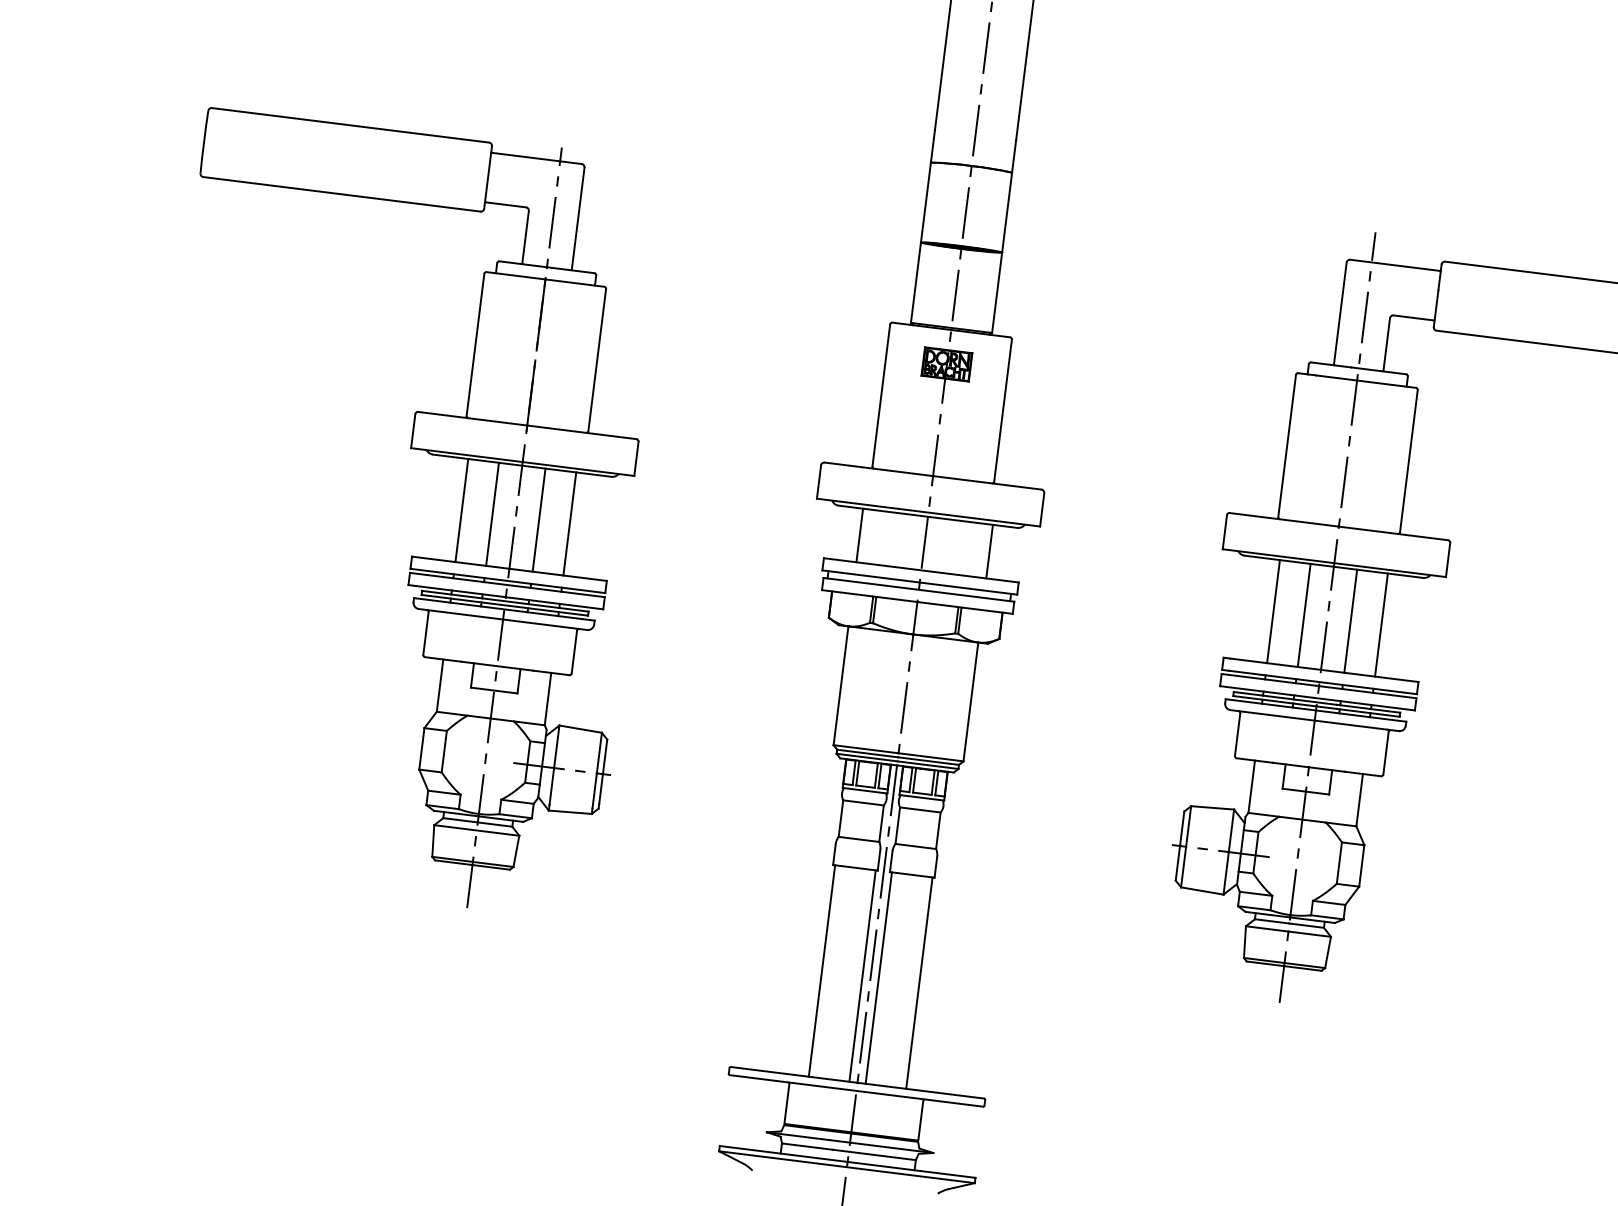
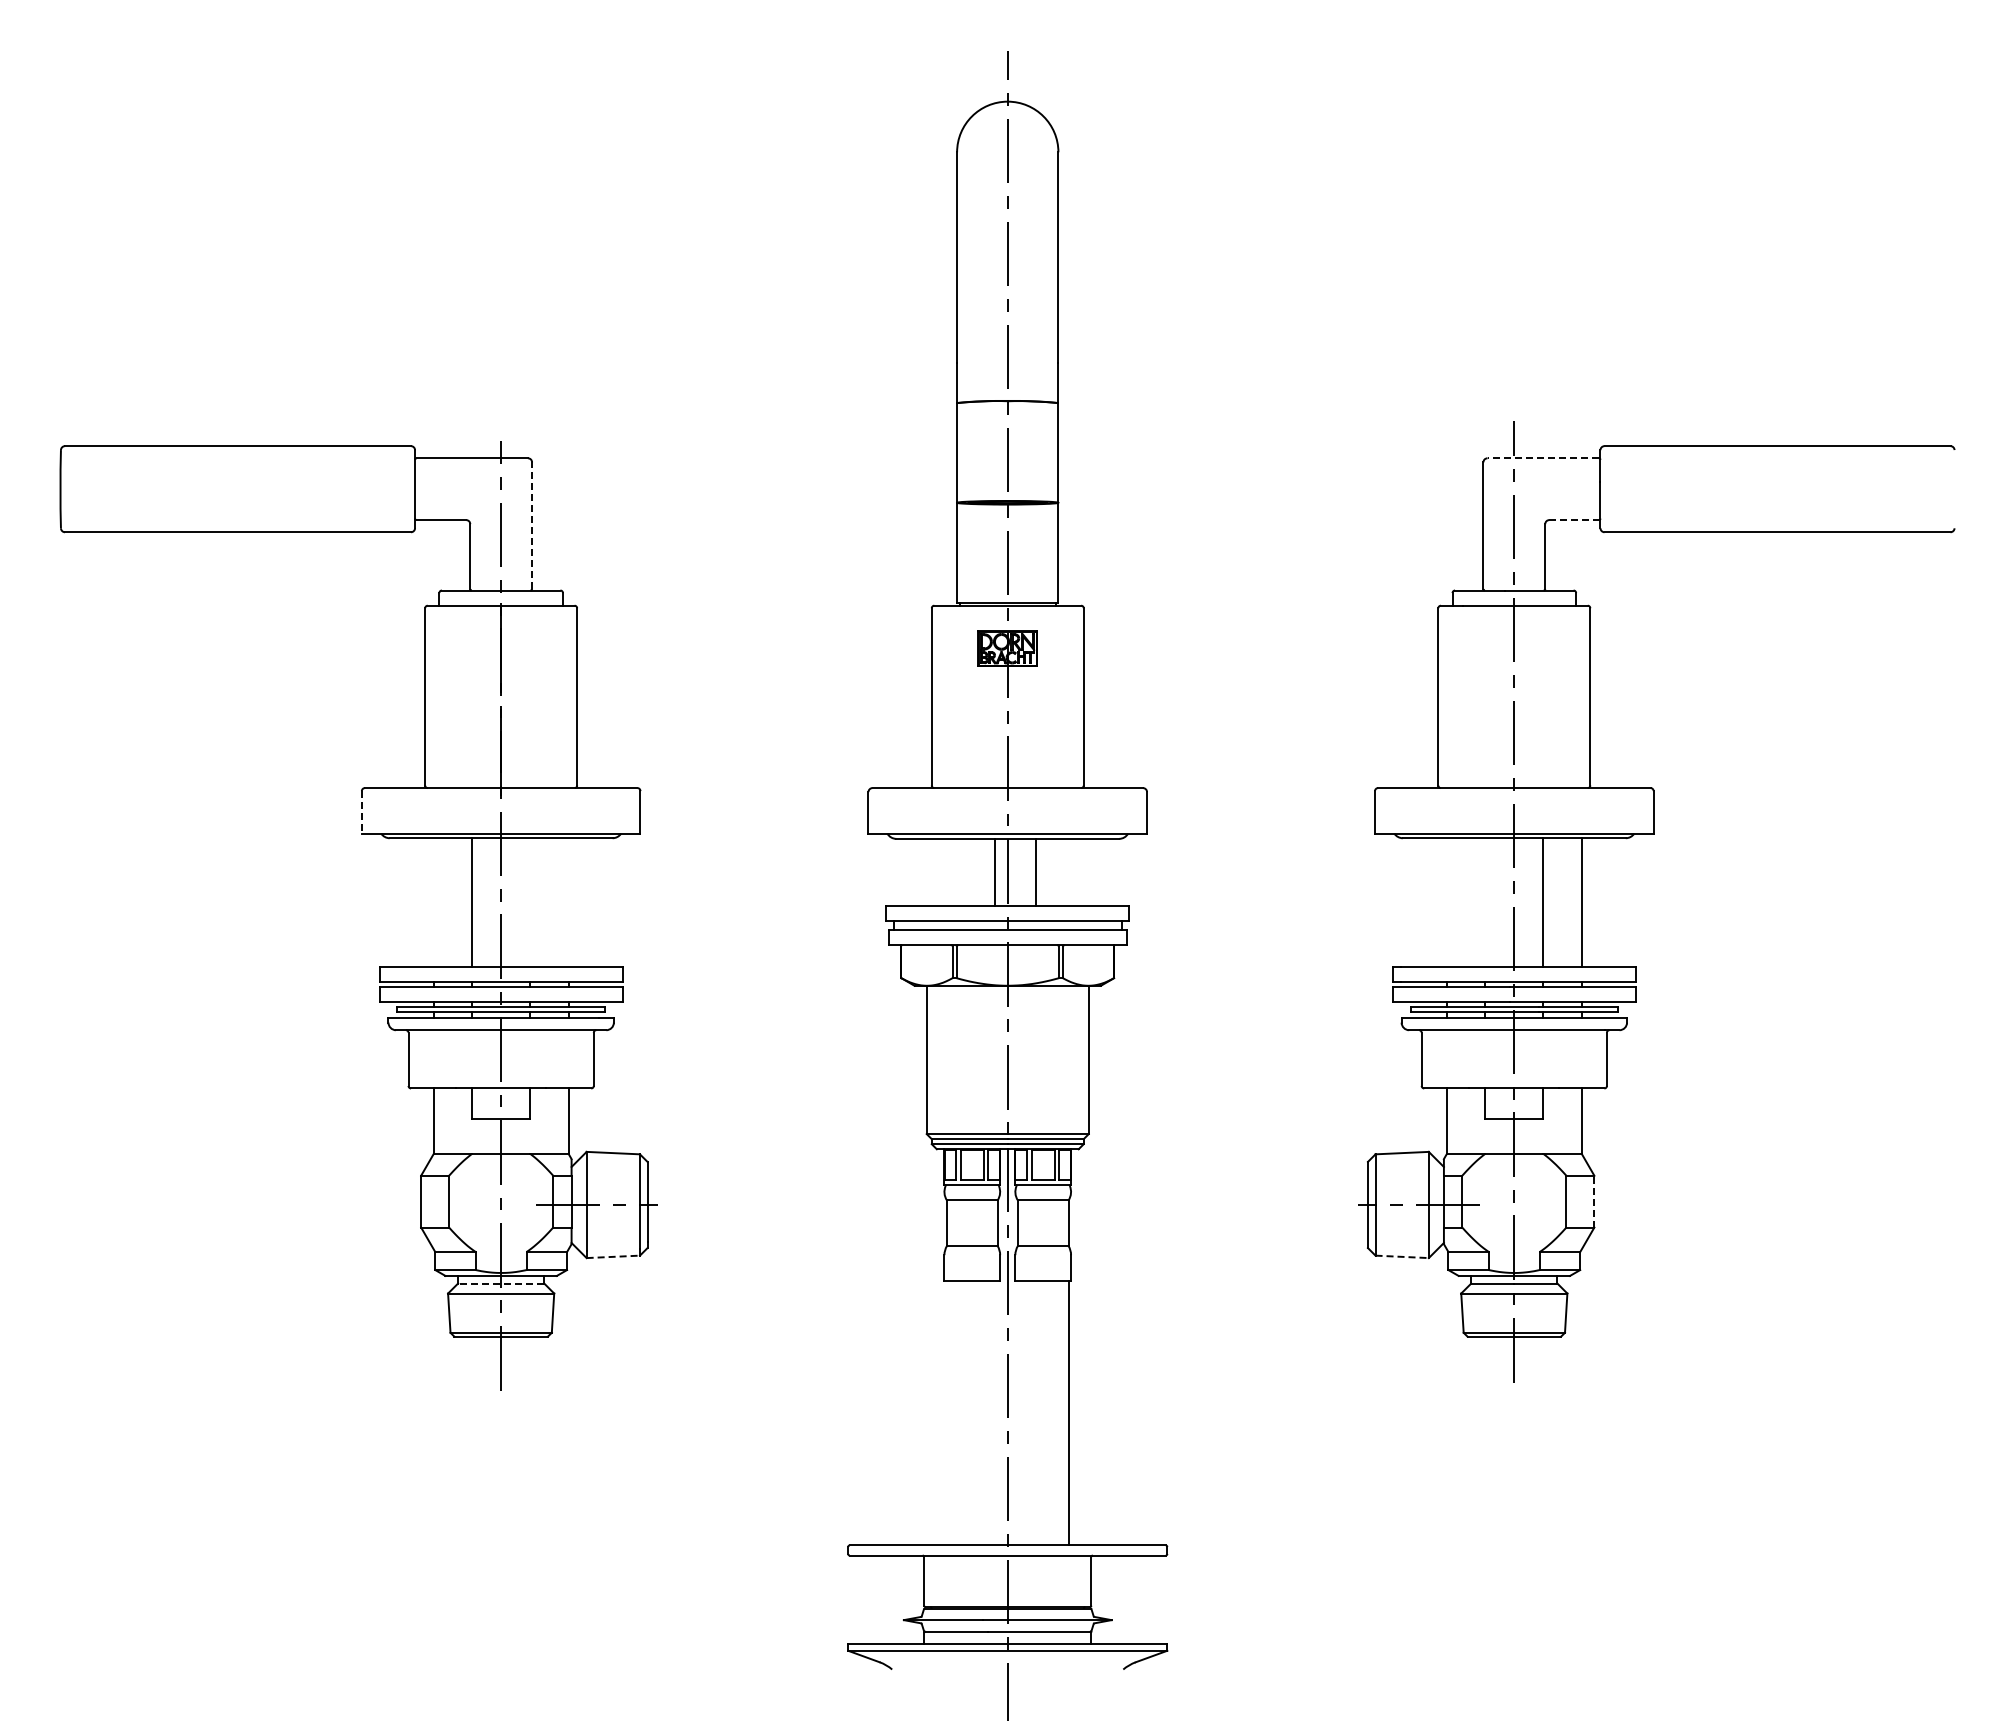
line: (578, 218) -> (532, 525), solid -> dashed
line: (1395, 265) -> (1543, 458), solid -> dashed
line: (1413, 318) -> (1574, 520), solid -> dashed
line: (412, 431) -> (361, 812), solid -> dashed
line: (461, 510) -> (433, 902), removed
line: (539, 520) -> (530, 902), removed
line: (569, 523) -> (568, 902), removed
line: (859, 534) -> (994, 871), moved
line: (989, 550) -> (1035, 871), moved
line: (1273, 611) -> (1446, 902), removed
line: (1304, 615) -> (1485, 902), removed
line: (570, 812) -> (613, 1256), solid -> dashed
line: (477, 822) -> (500, 1283), solid -> dashed
line: (1361, 865) -> (1594, 1201), solid -> dashed
line: (1202, 890) -> (1402, 1256), solid -> dashed
line: (821, 971) -> (946, 1413), removed
line: (862, 976) -> (997, 1413), removed
line: (878, 978) -> (1017, 1413), removed

